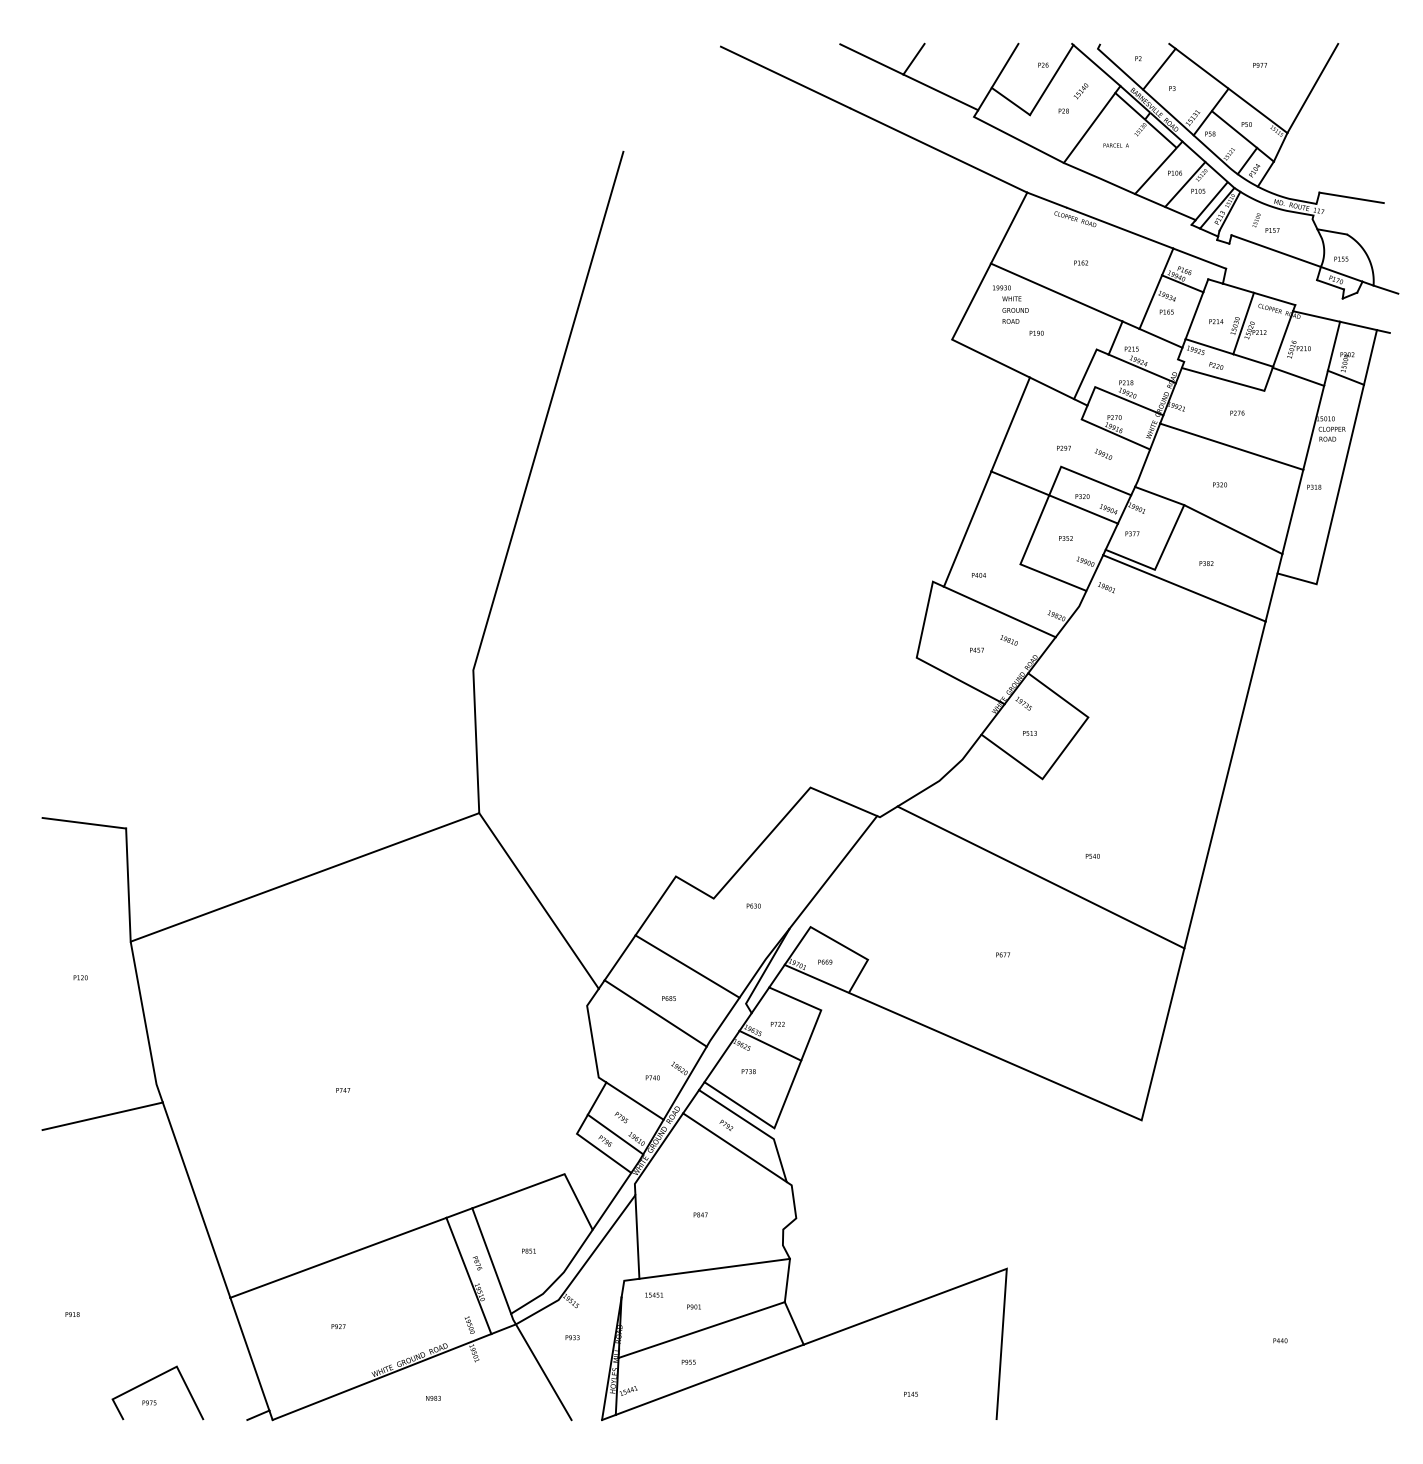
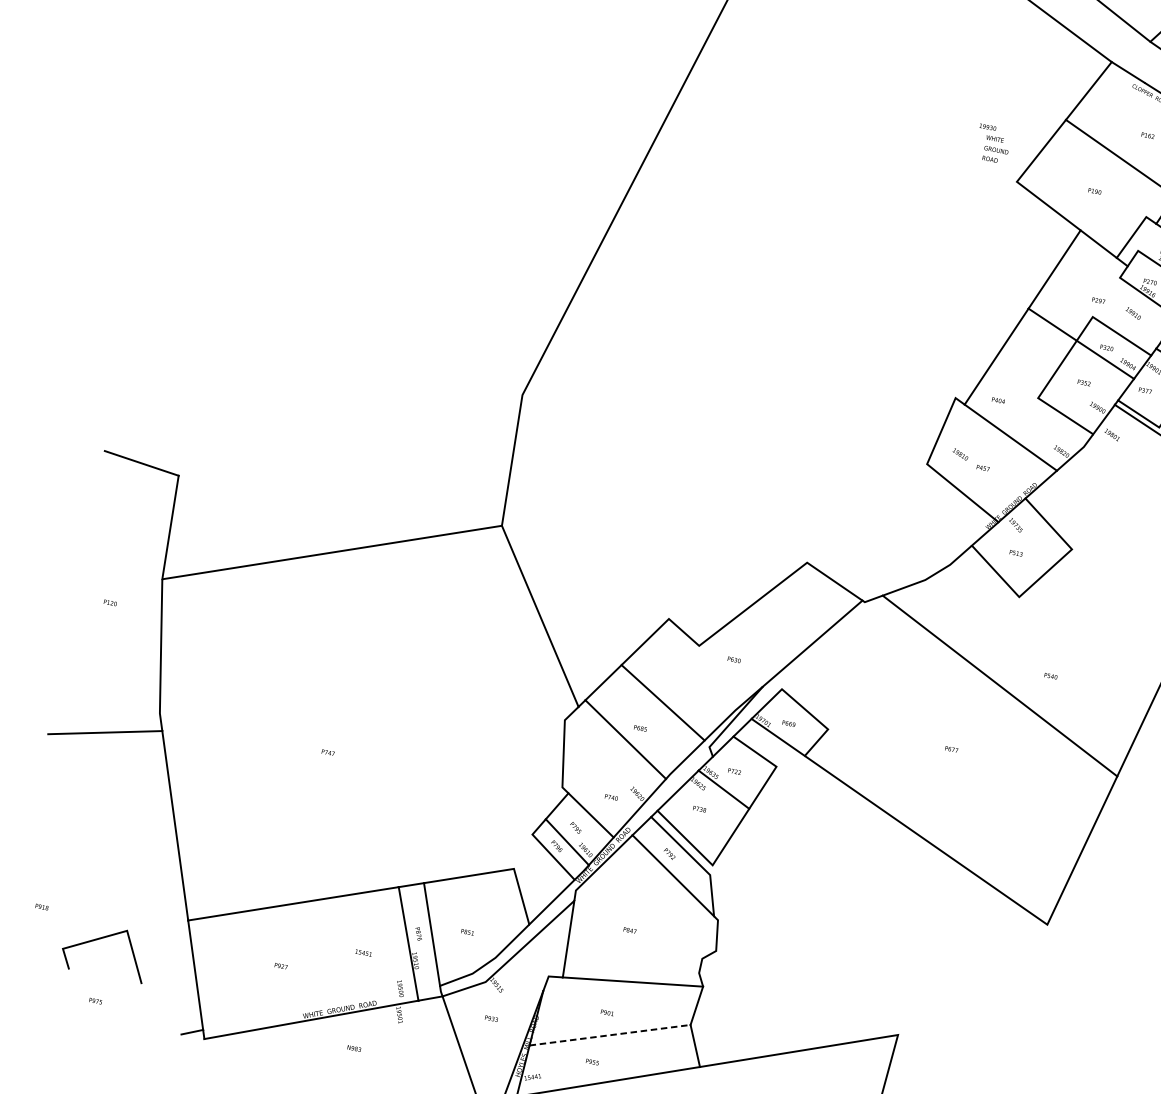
text: (1010, 304) -> (992, 143), moved
text: (1008, 640) -> (959, 454), moved
text: (654, 1294) -> (364, 952), moved
line: (701, 1330) -> (609, 1035), solid -> dashed
line: (152, 1380) -> (102, 938), moved

